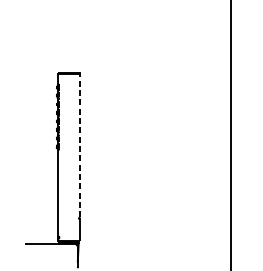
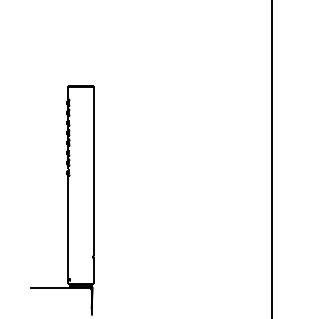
line: (79, 145) -> (93, 171), dashed -> solid

